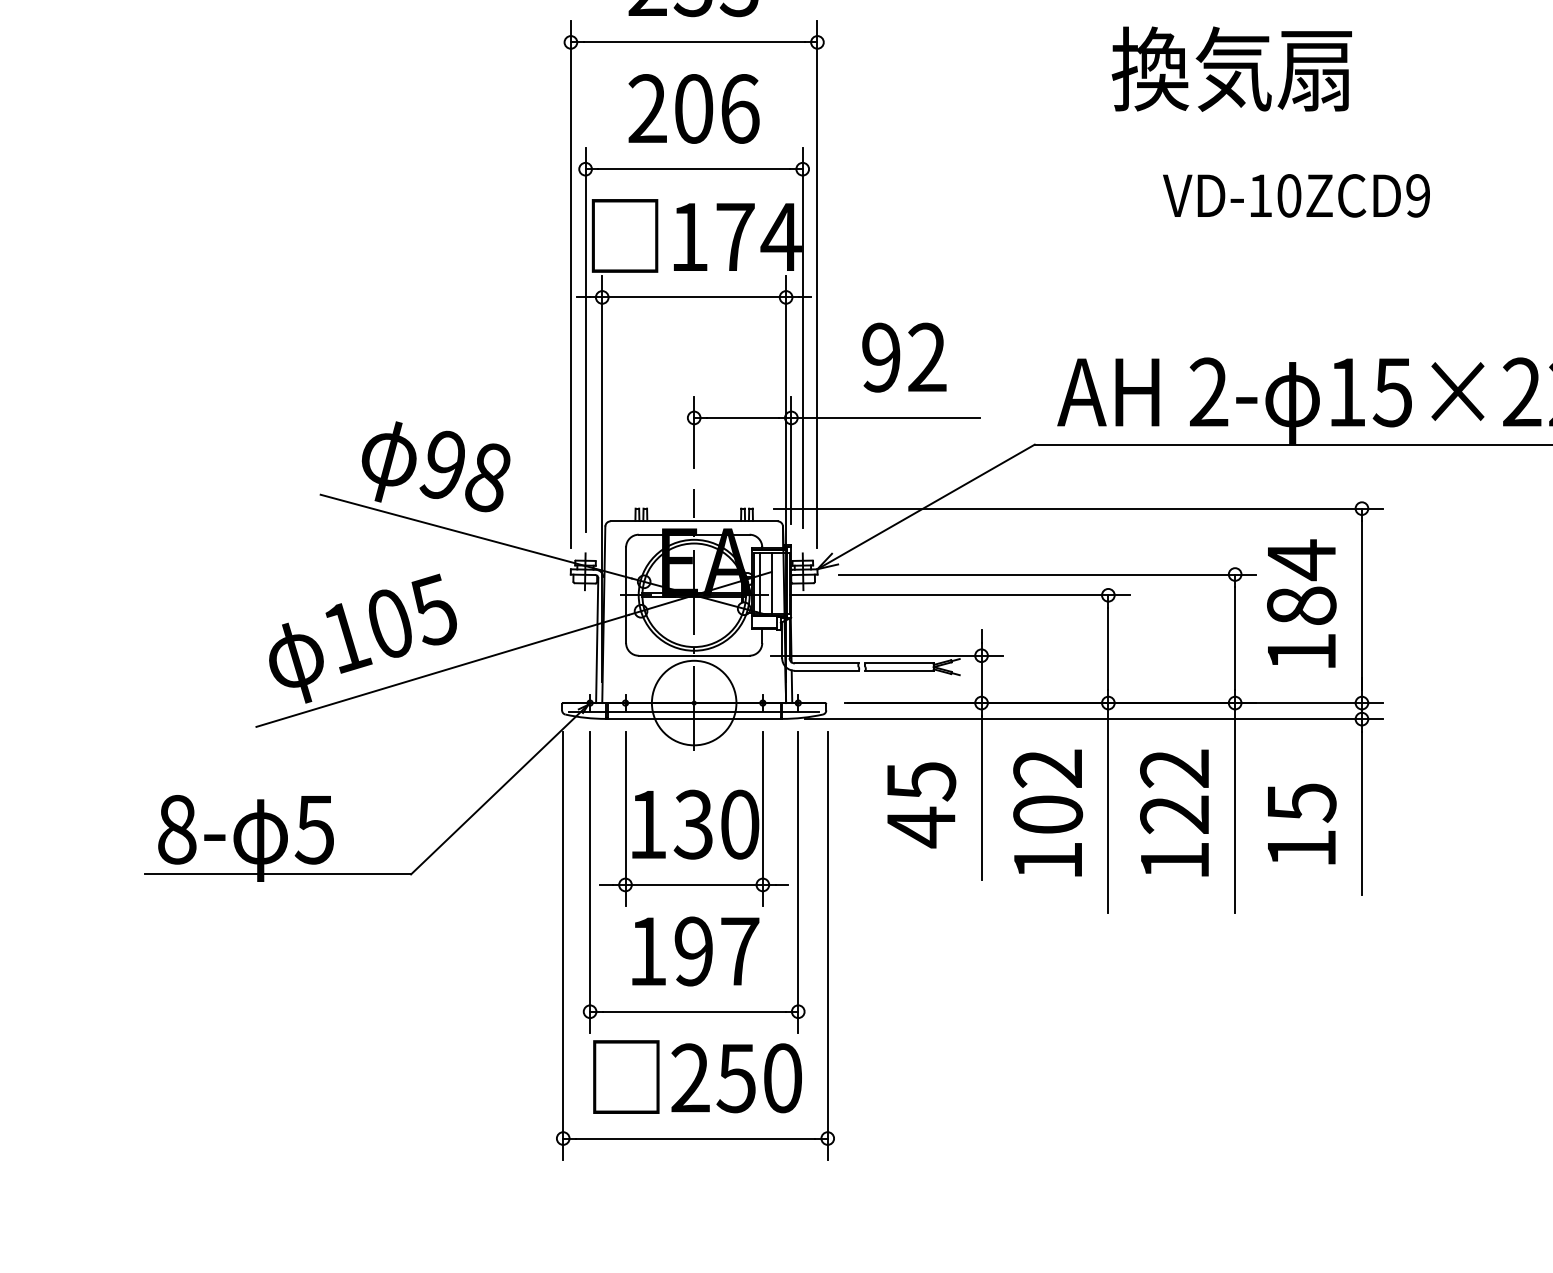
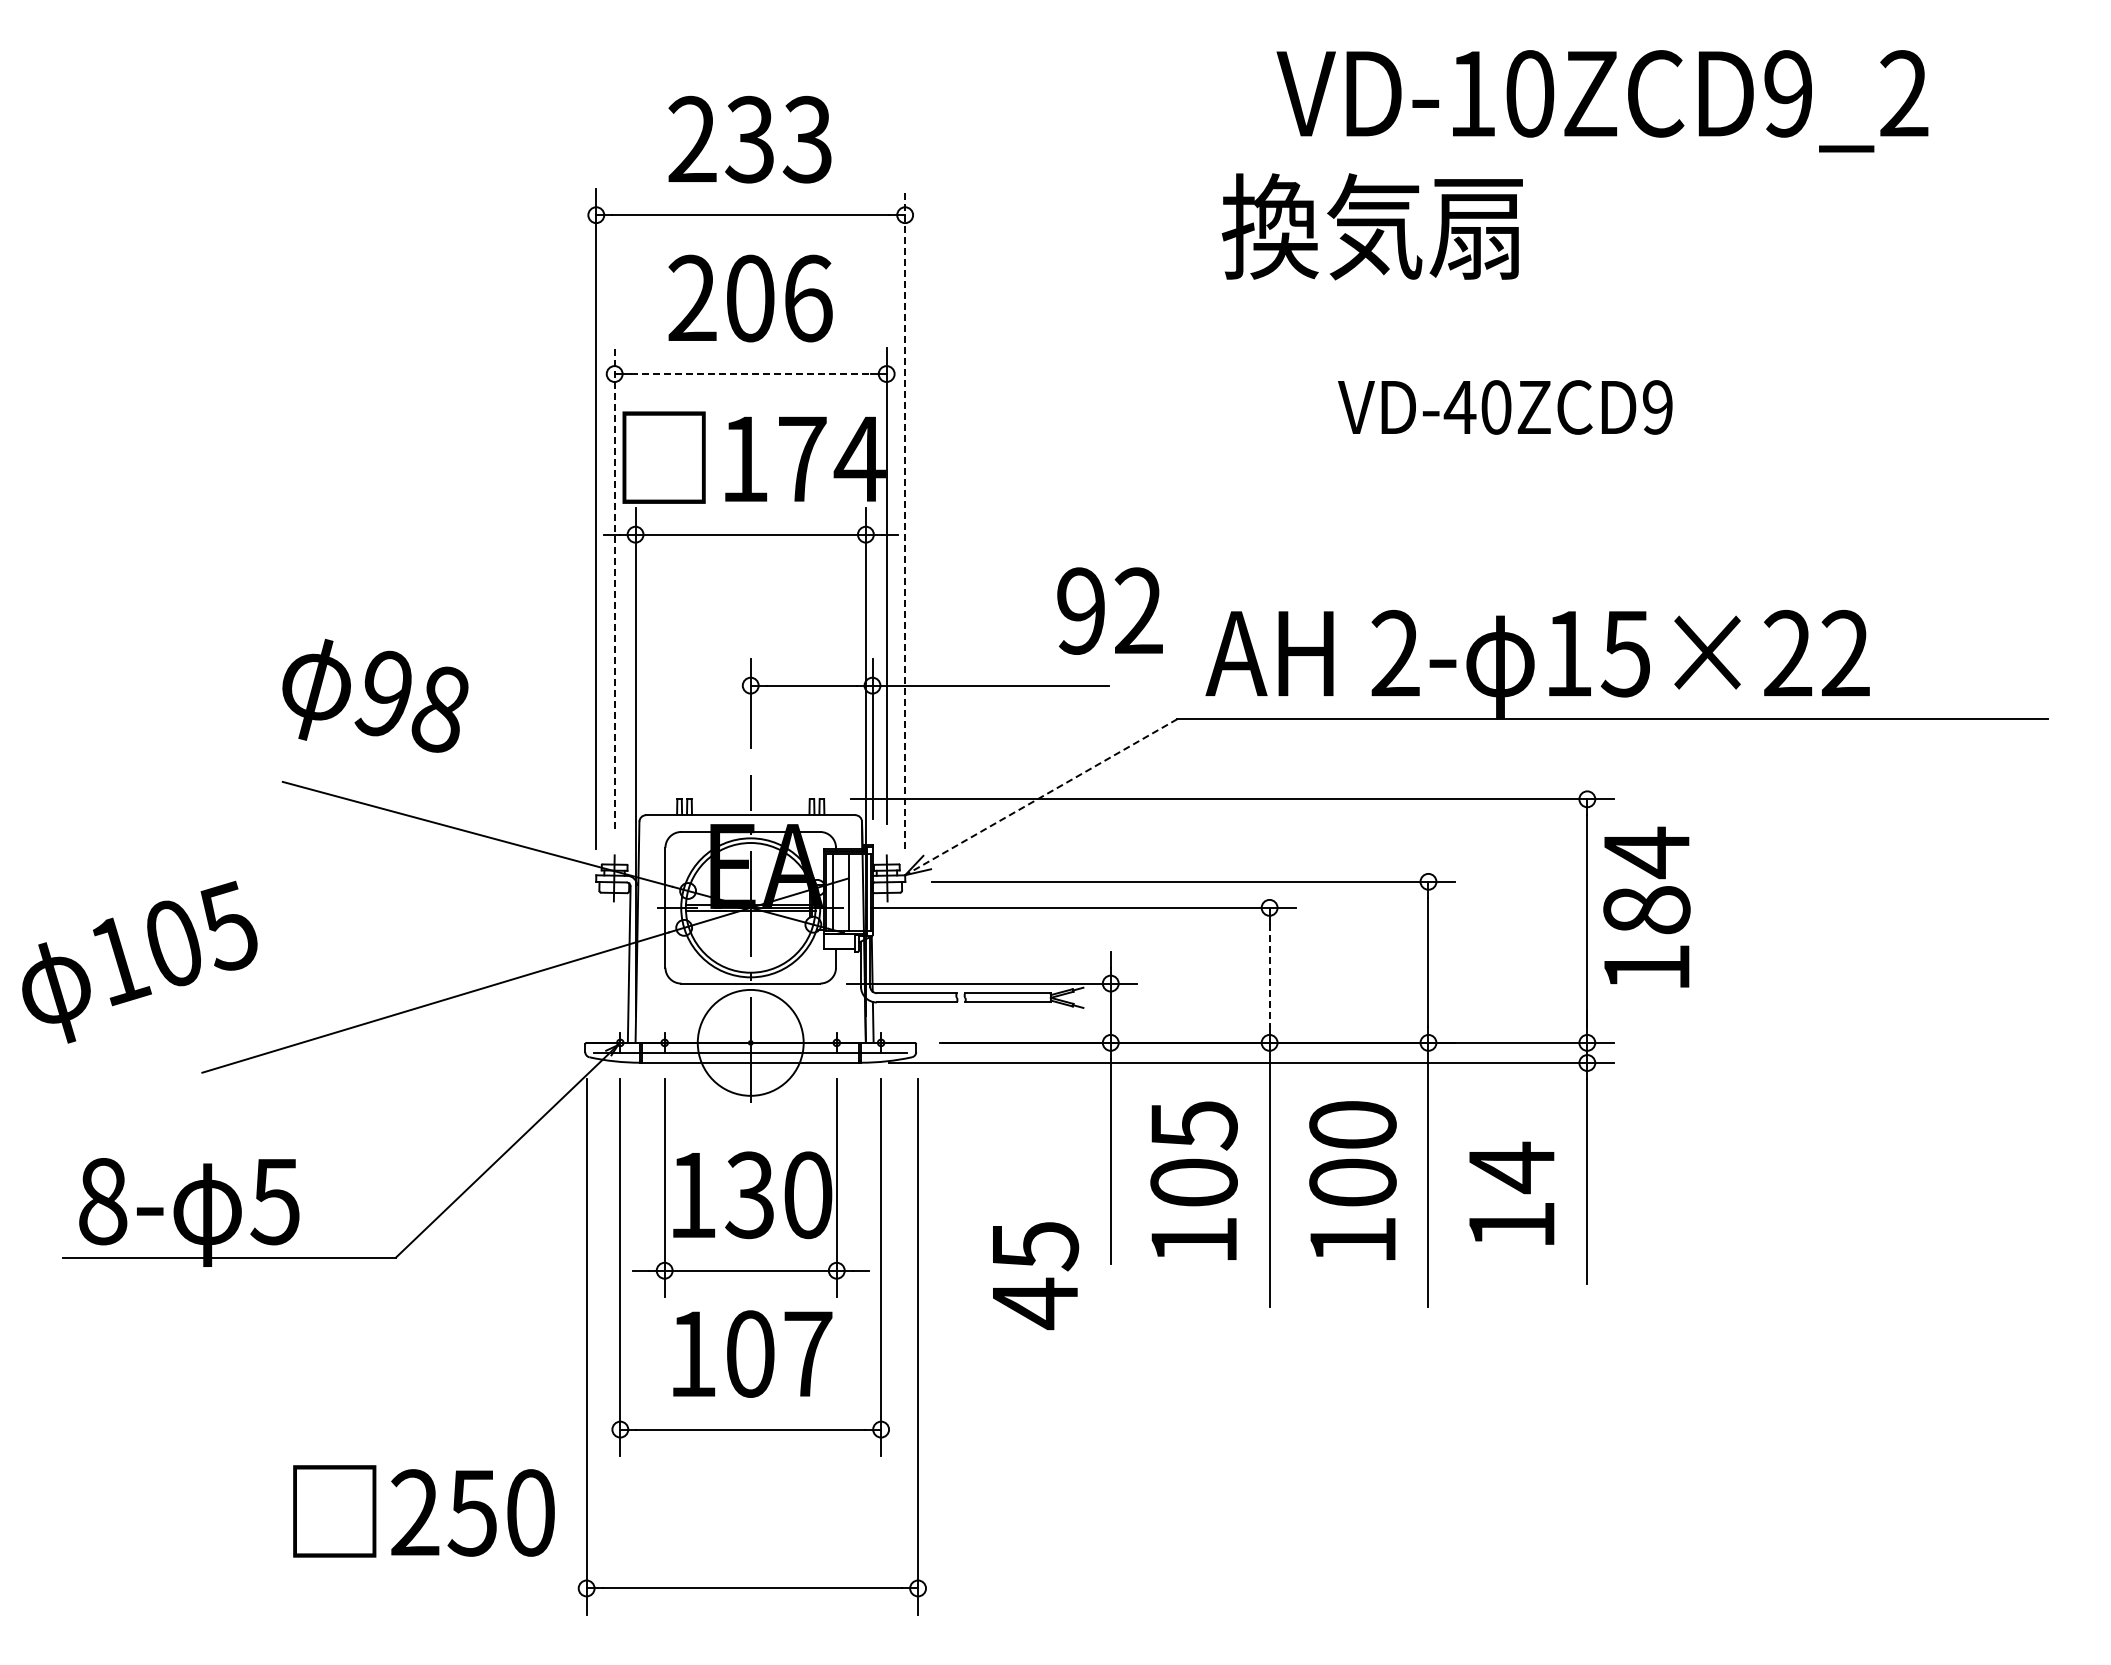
text: (1231, 68) -> (1371, 226), moved
line: (694, 169) -> (751, 374), solid -> dashed
text: (1259, 195) -> (1459, 407), VD-10ZCD9 -> VD-40ZCD9
line: (817, 284) -> (905, 518), solid -> dashed
line: (585, 340) -> (614, 588), solid -> dashed
text: (903, 357) -> (1109, 610), moved
text: (436, 466) -> (375, 695), moved
line: (926, 507) -> (1041, 797), solid -> dashed
text: (1301, 602) -> (1646, 906), moved
text: (362, 638) -> (139, 961), moved
line: (1108, 649) -> (1269, 975), solid -> dashed
text: (1047, 769) -> (1193, 1125), 102 -> 105
text: (1174, 792) -> (1352, 1154), 122 -> 100
text: (1302, 802) -> (1512, 1167), 15 -> 14
text: (922, 805) -> (1036, 1276), moved
text: (693, 951) -> (750, 1353), 197 -> 107
text: (697, 1077) -> (423, 1511), moved

